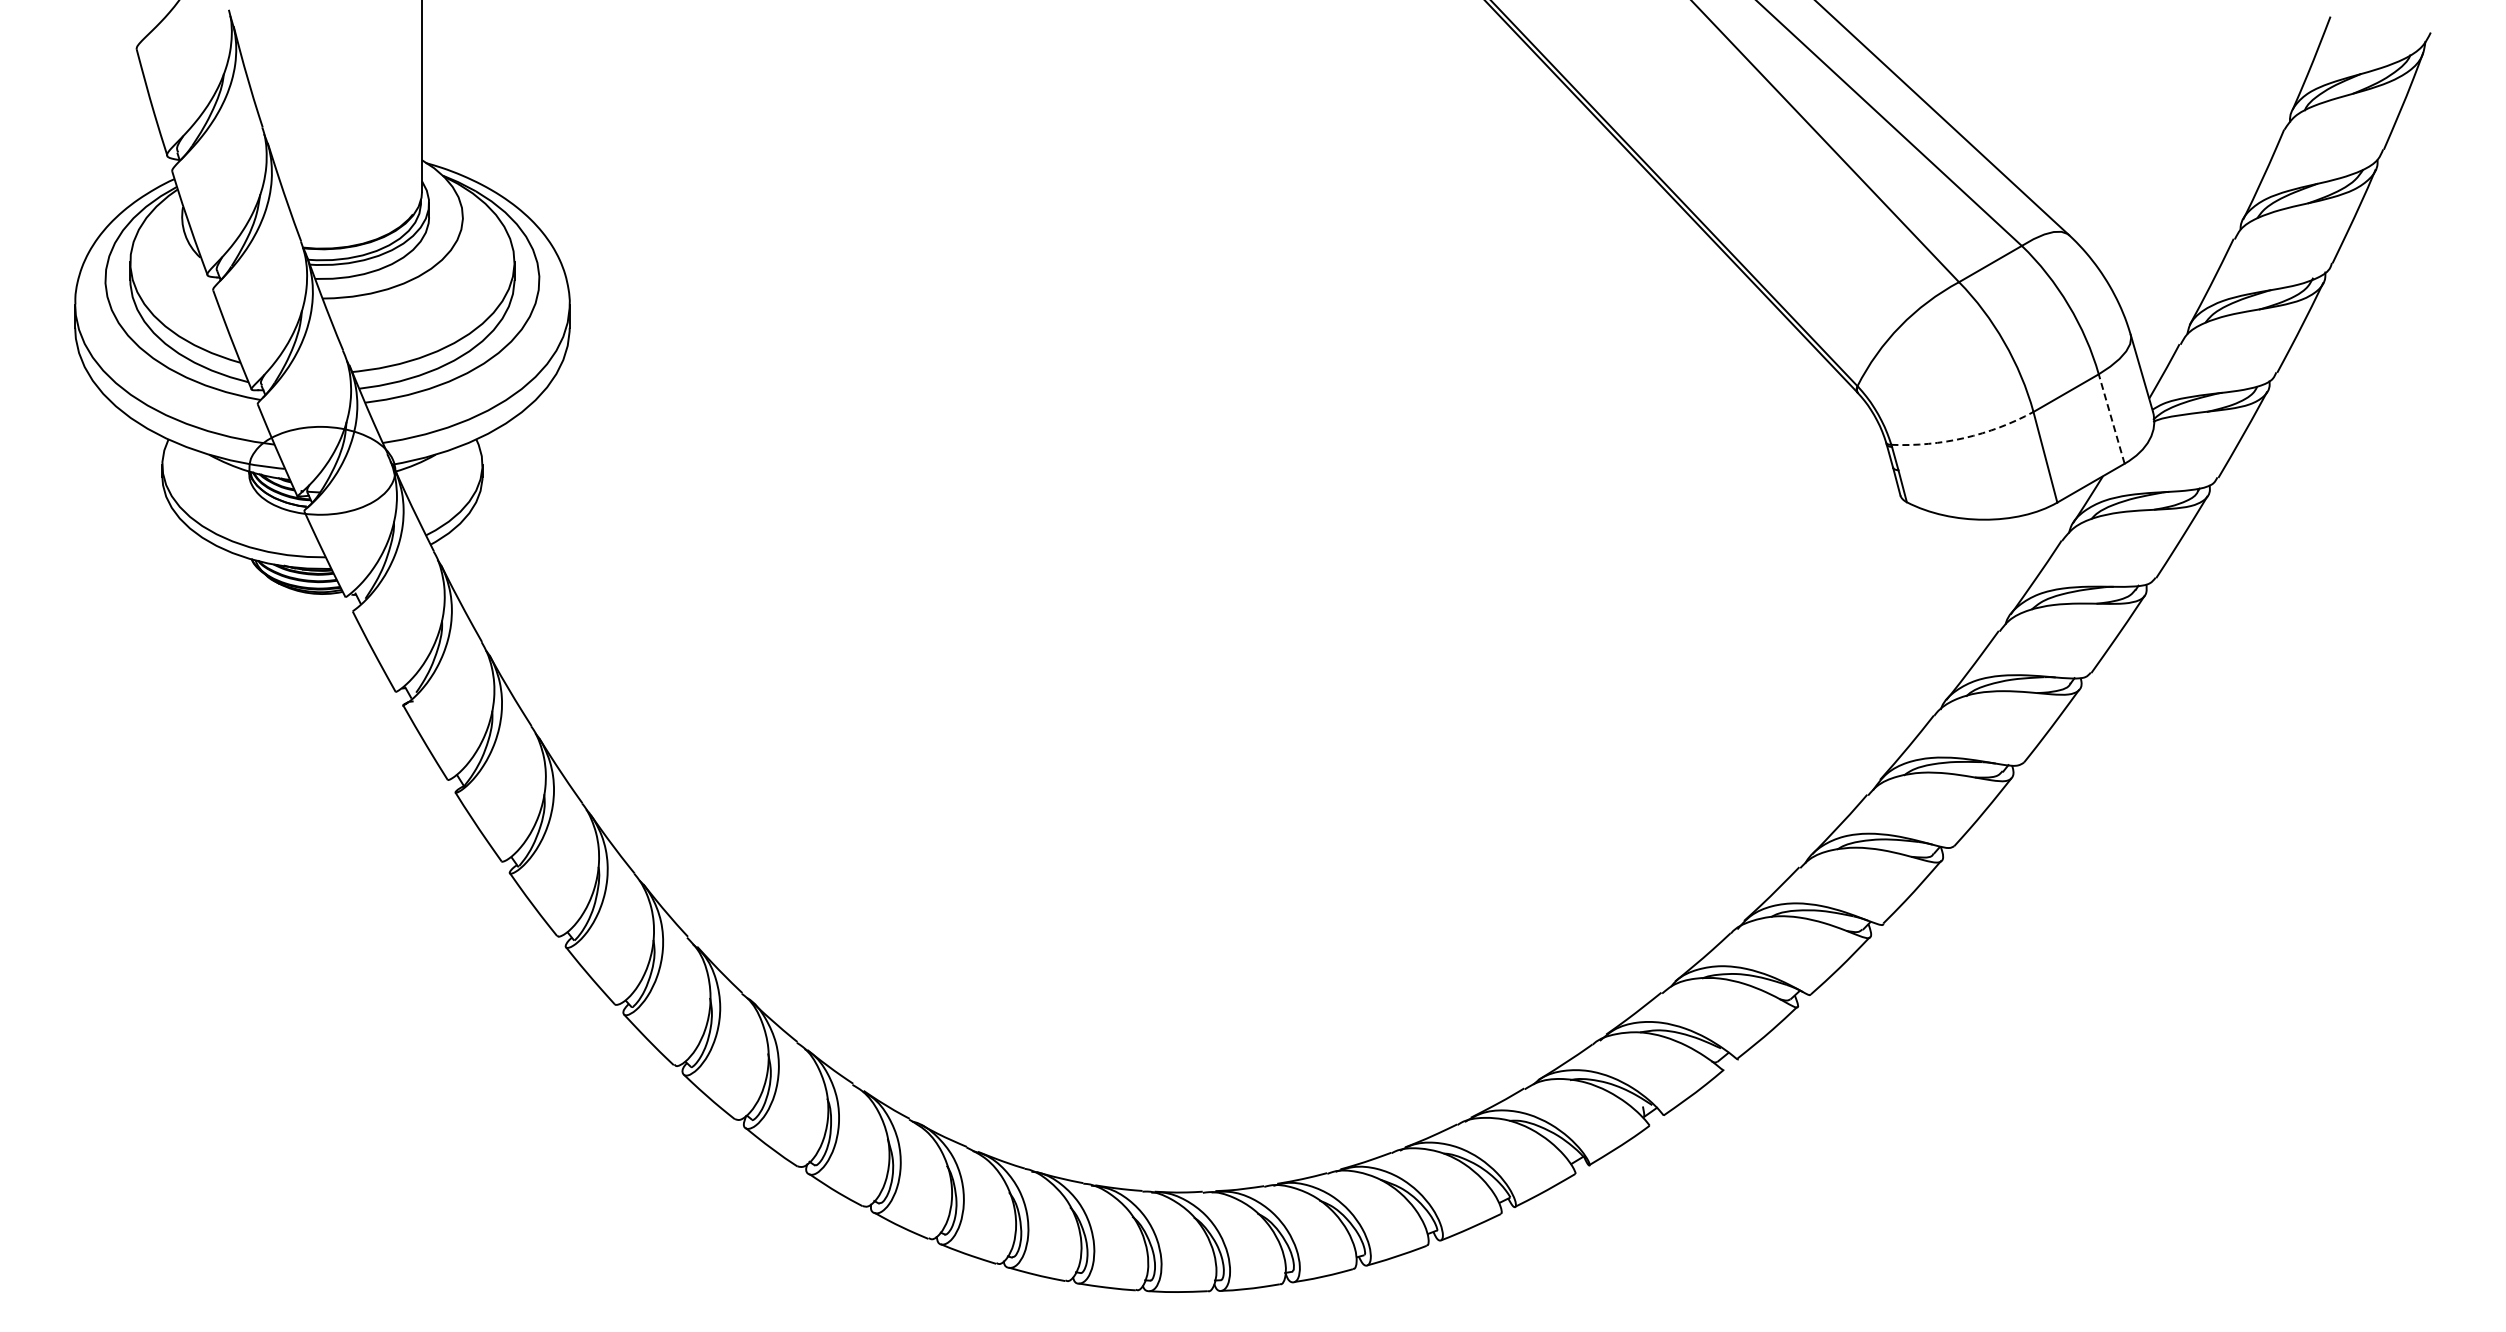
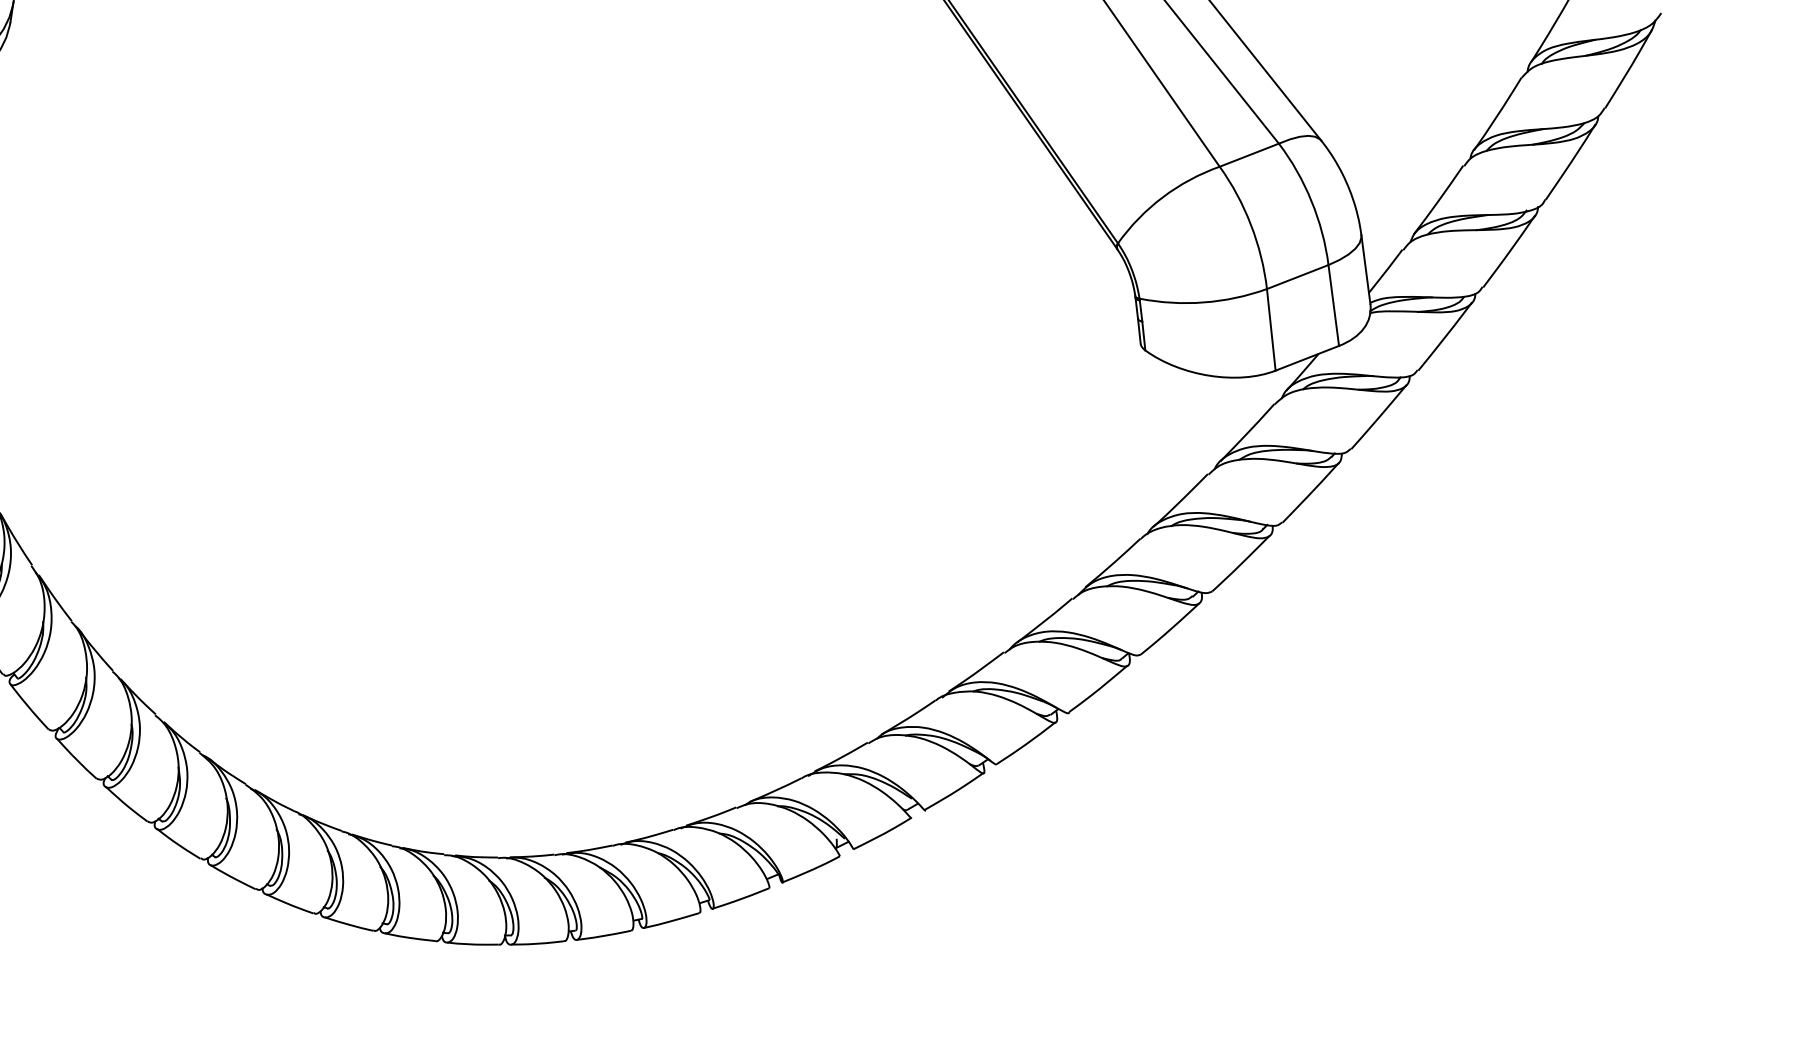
line: (2111, 419) -> (1333, 305), dashed -> solid
arc: (1964, 438) -> (1203, 302), dashed -> solid

